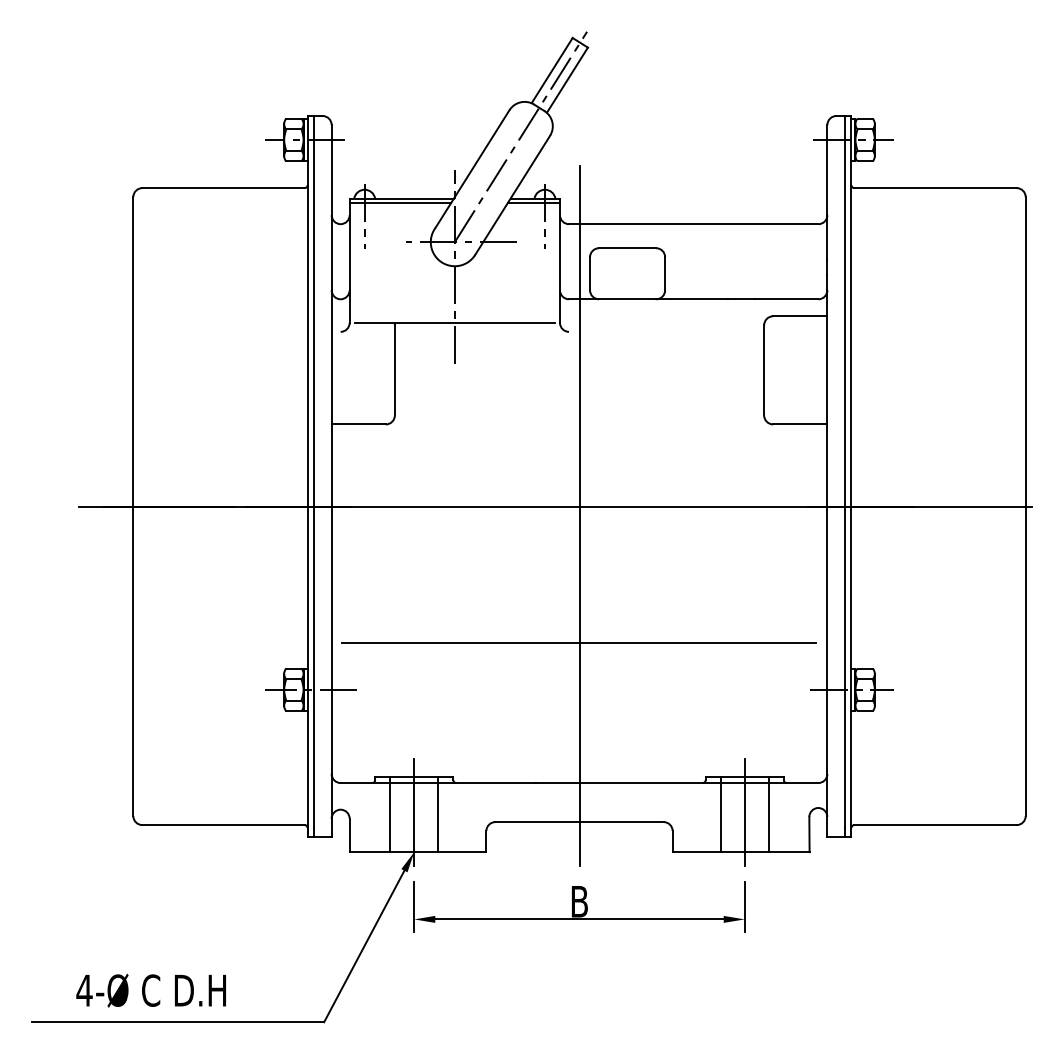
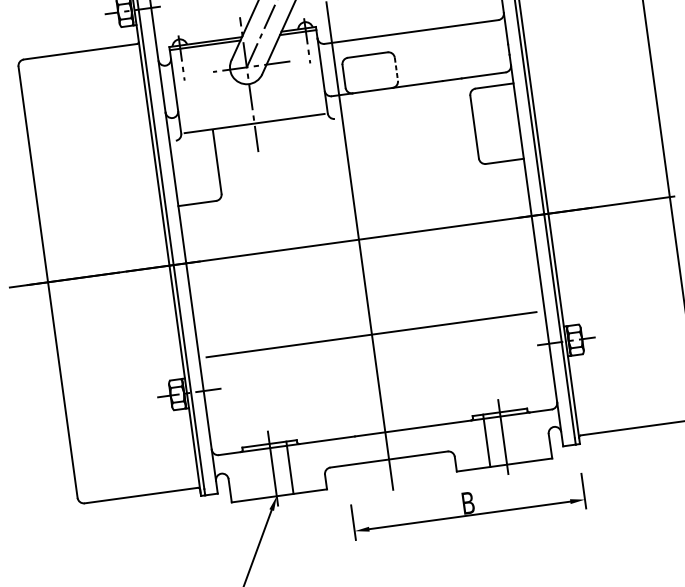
line: (665, 273) -> (396, 69), solid -> dashed
line: (390, 814) -> (256, 472), removed
line: (768, 814) -> (520, 436), removed
part: (579, 906) -> (468, 506), moved

